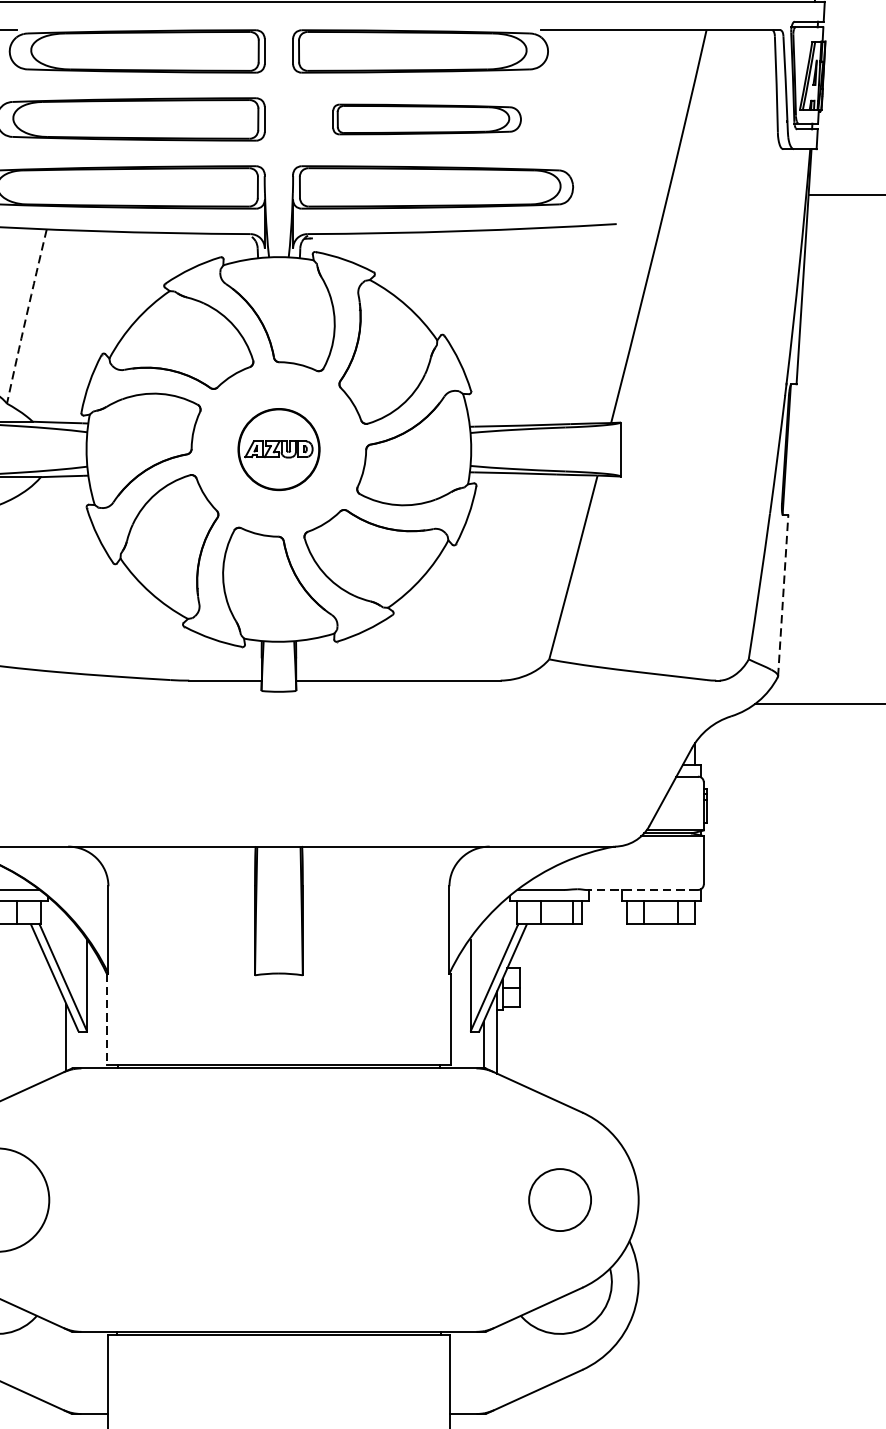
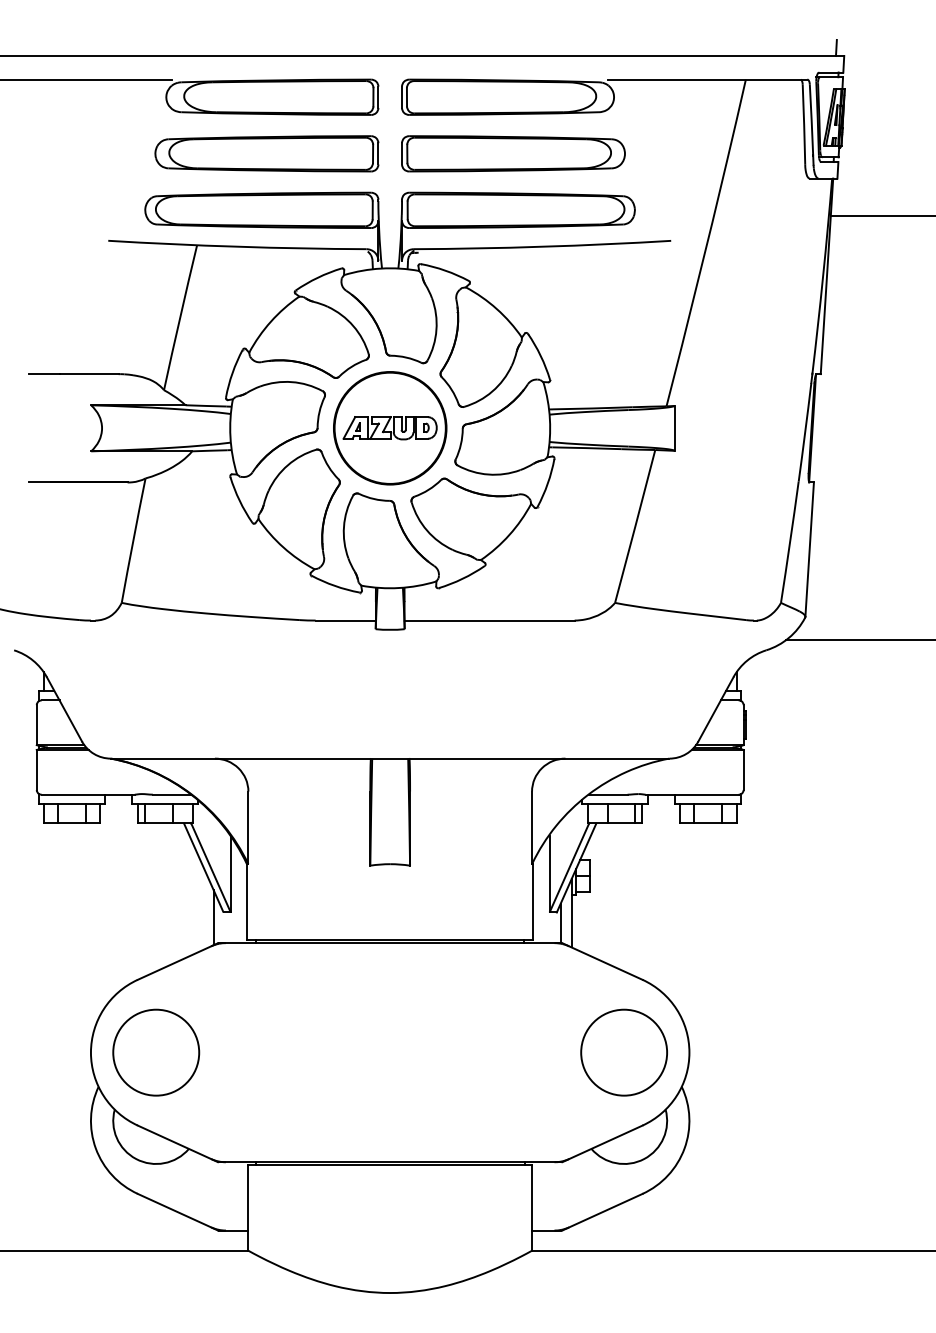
part: (427, 119) -> (513, 153), size x1.43
arc: (26, 316) -> (180, 317), dashed -> solid
part: (279, 449) -> (390, 428), size x1.67
line: (783, 595) -> (809, 549), dashed -> solid
line: (642, 889) -> (692, 794), dashed -> solid
line: (106, 1019) -> (246, 902), dashed -> solid
circle: (559, 1199) -> (623, 1052), size x1.67

